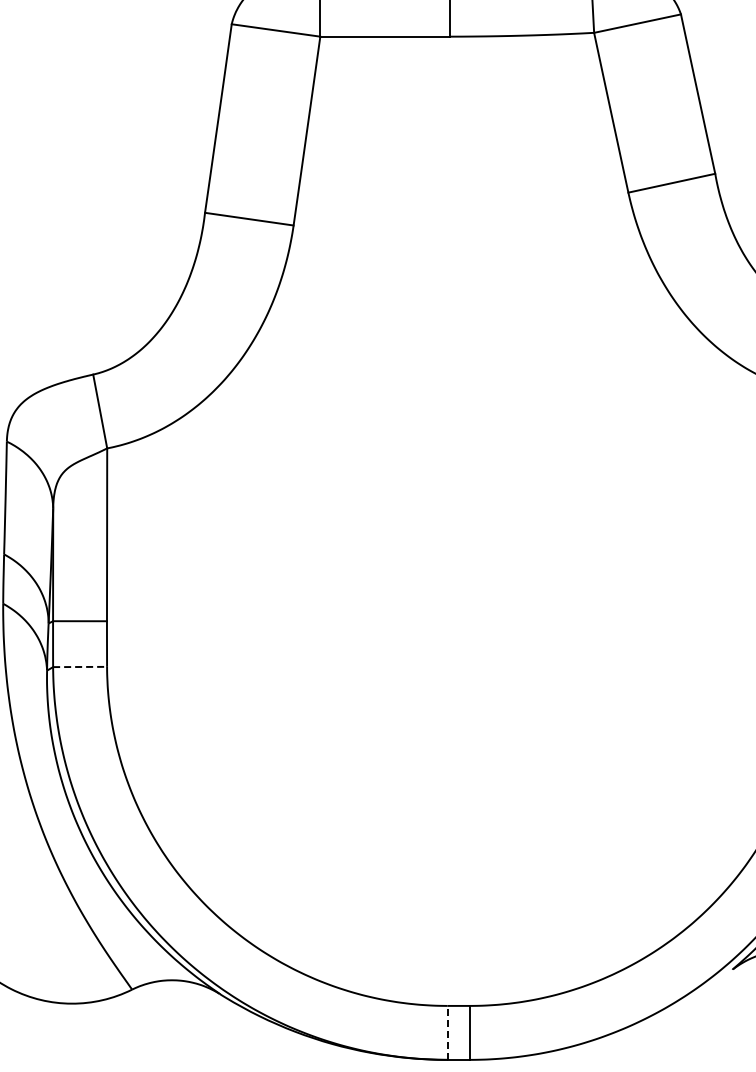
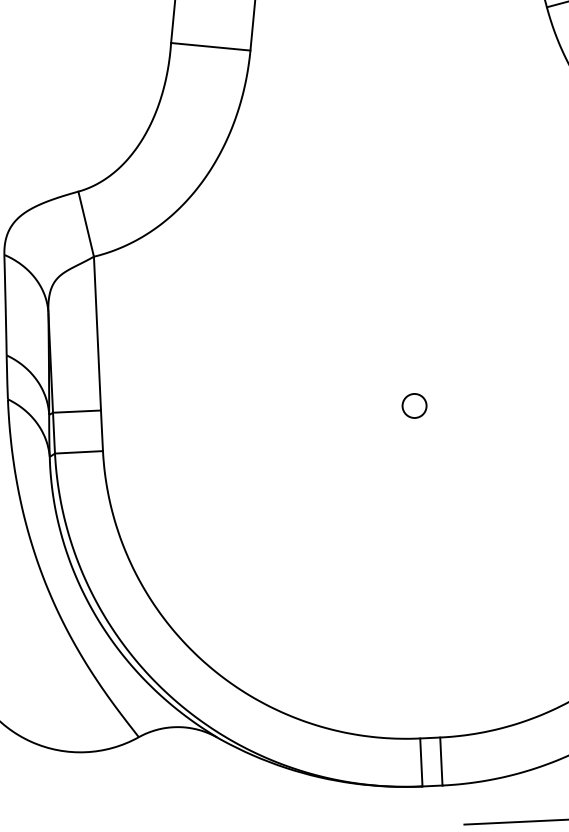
circle: (458, 632) -> (414, 405), added
line: (80, 666) -> (79, 451), dashed -> solid
line: (447, 1032) -> (421, 762), dashed -> solid

